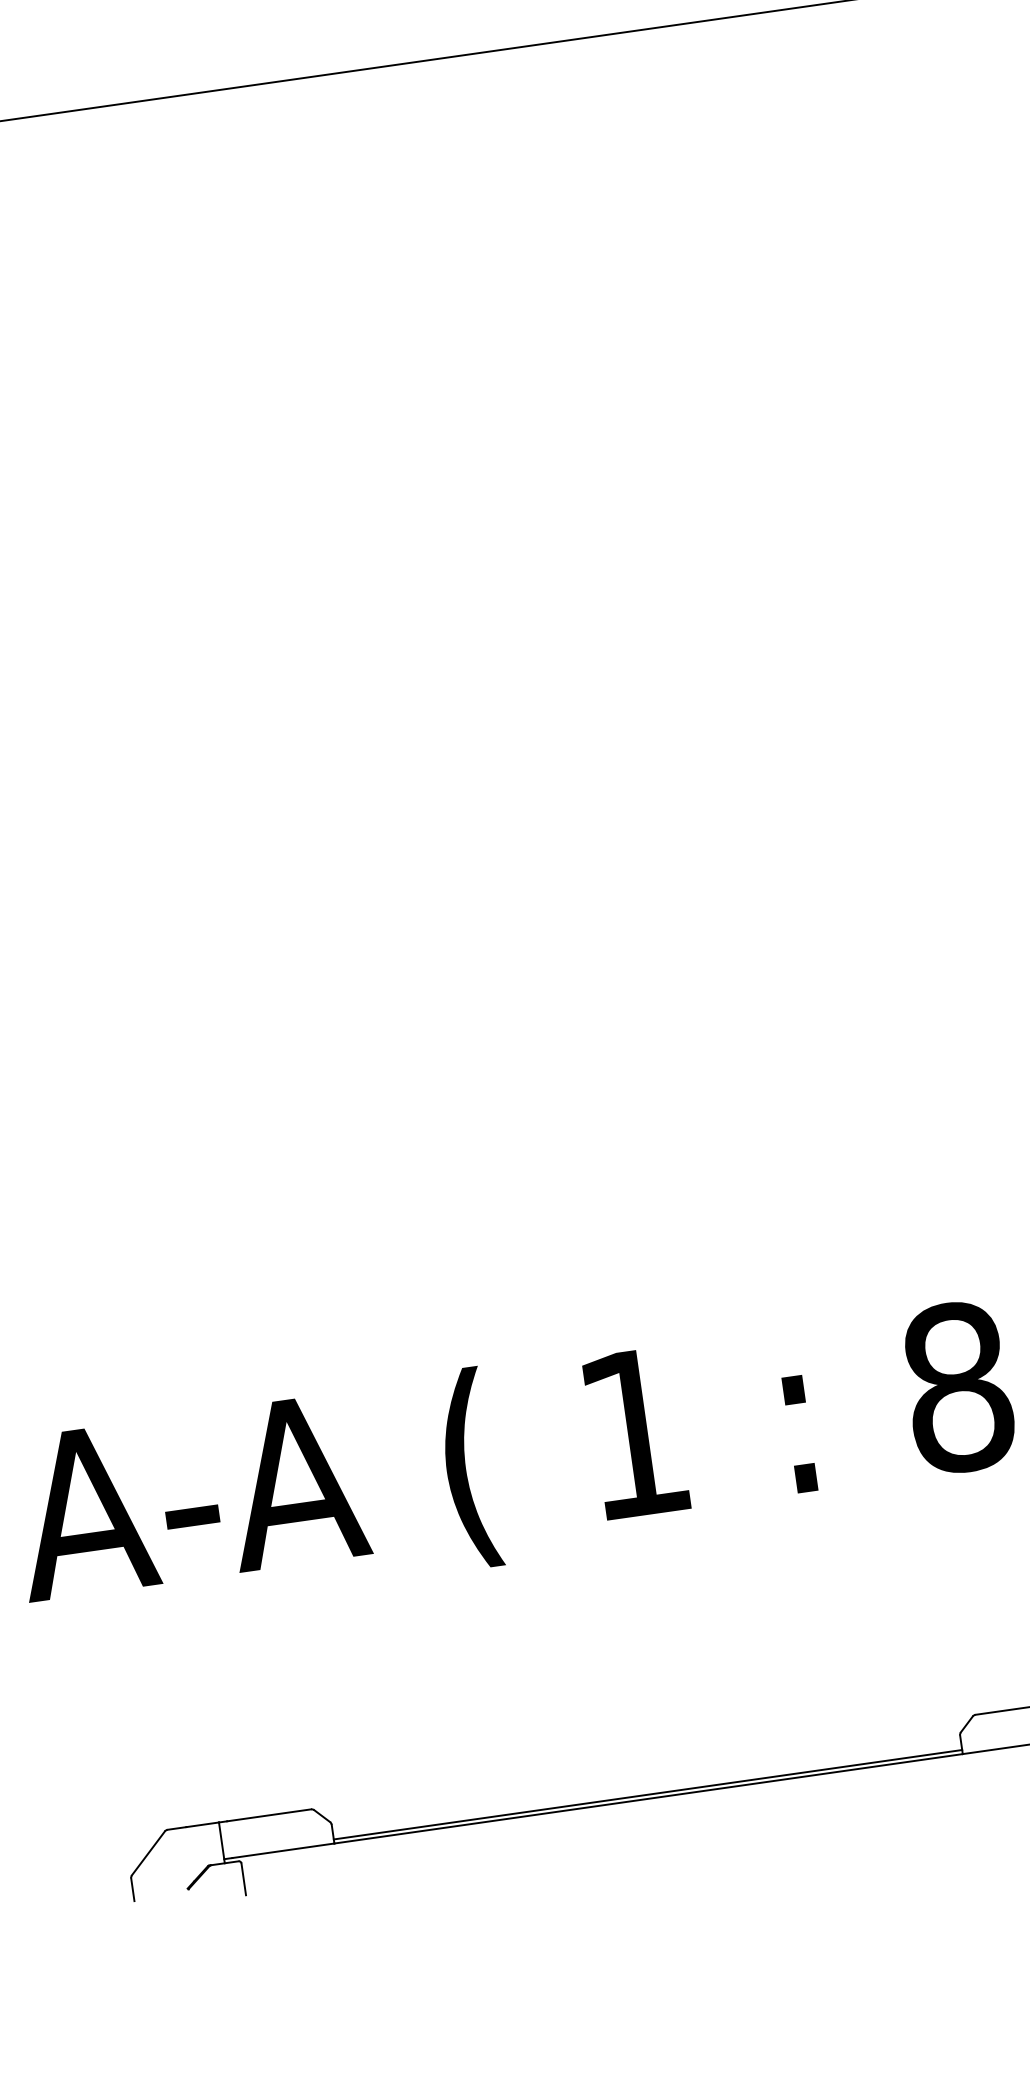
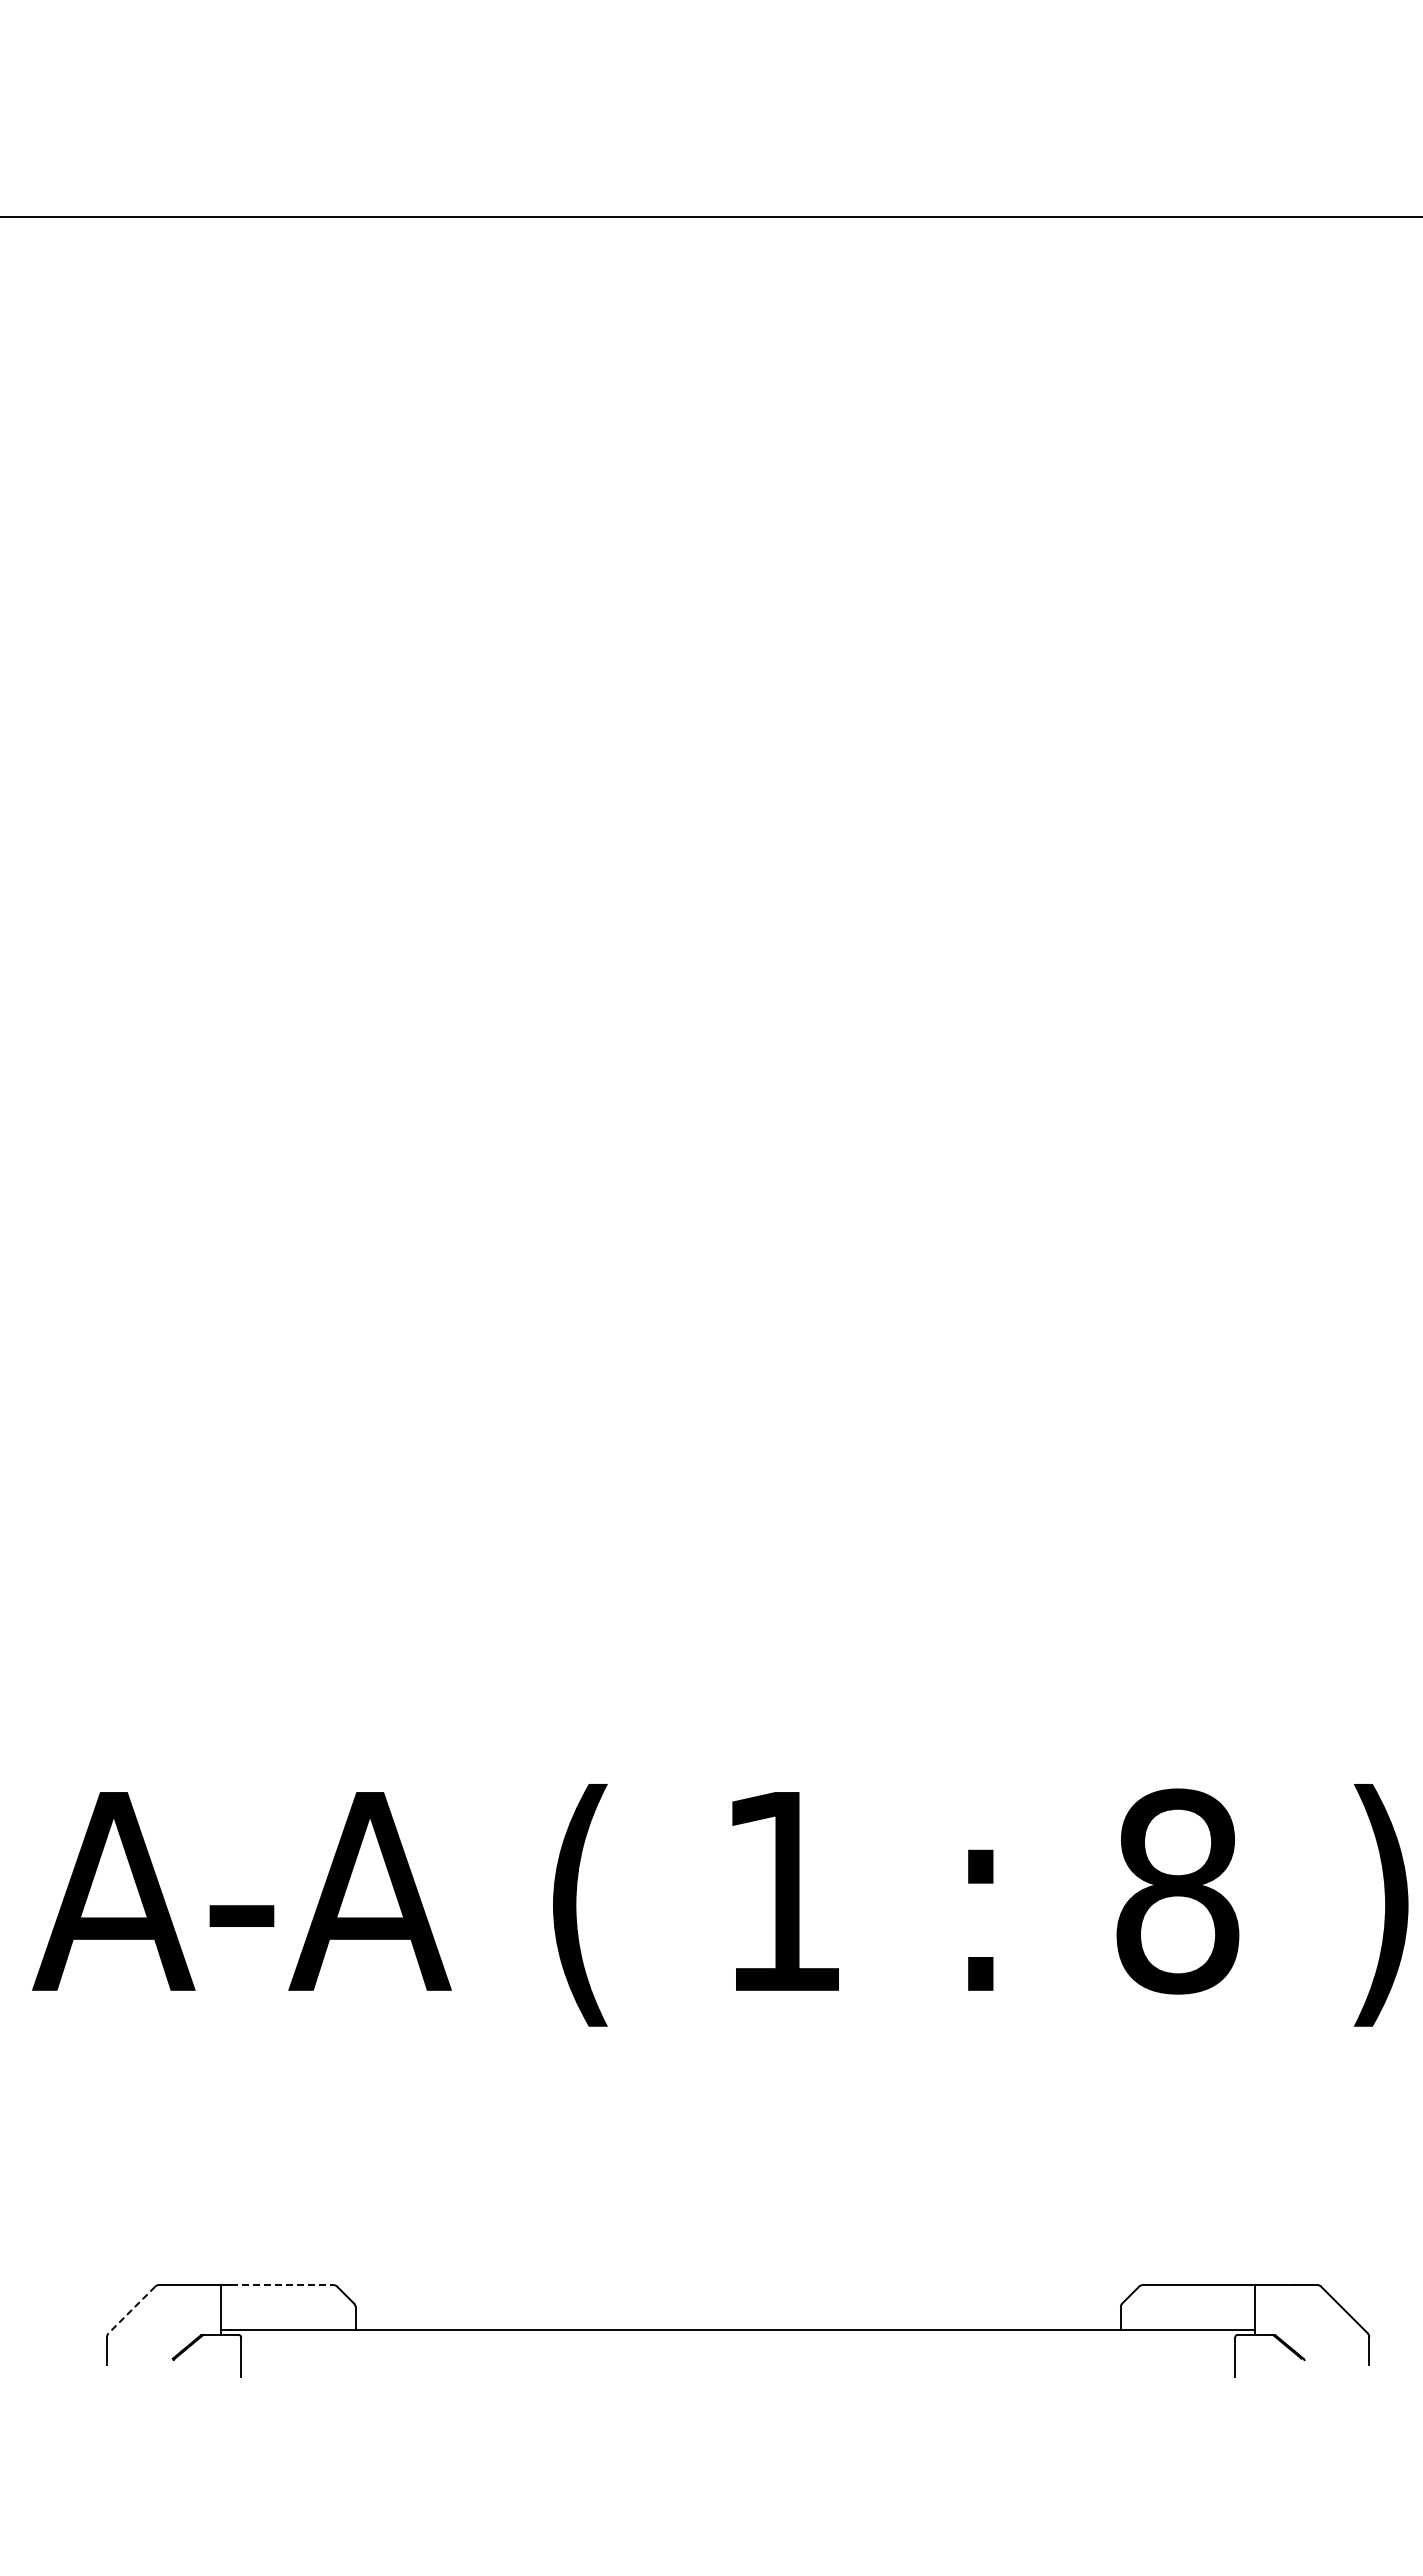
line: (647, 1794) -> (737, 2324), removed
line: (269, 1815) -> (282, 2285), solid -> dashed
line: (148, 1853) -> (131, 2310), solid -> dashed

